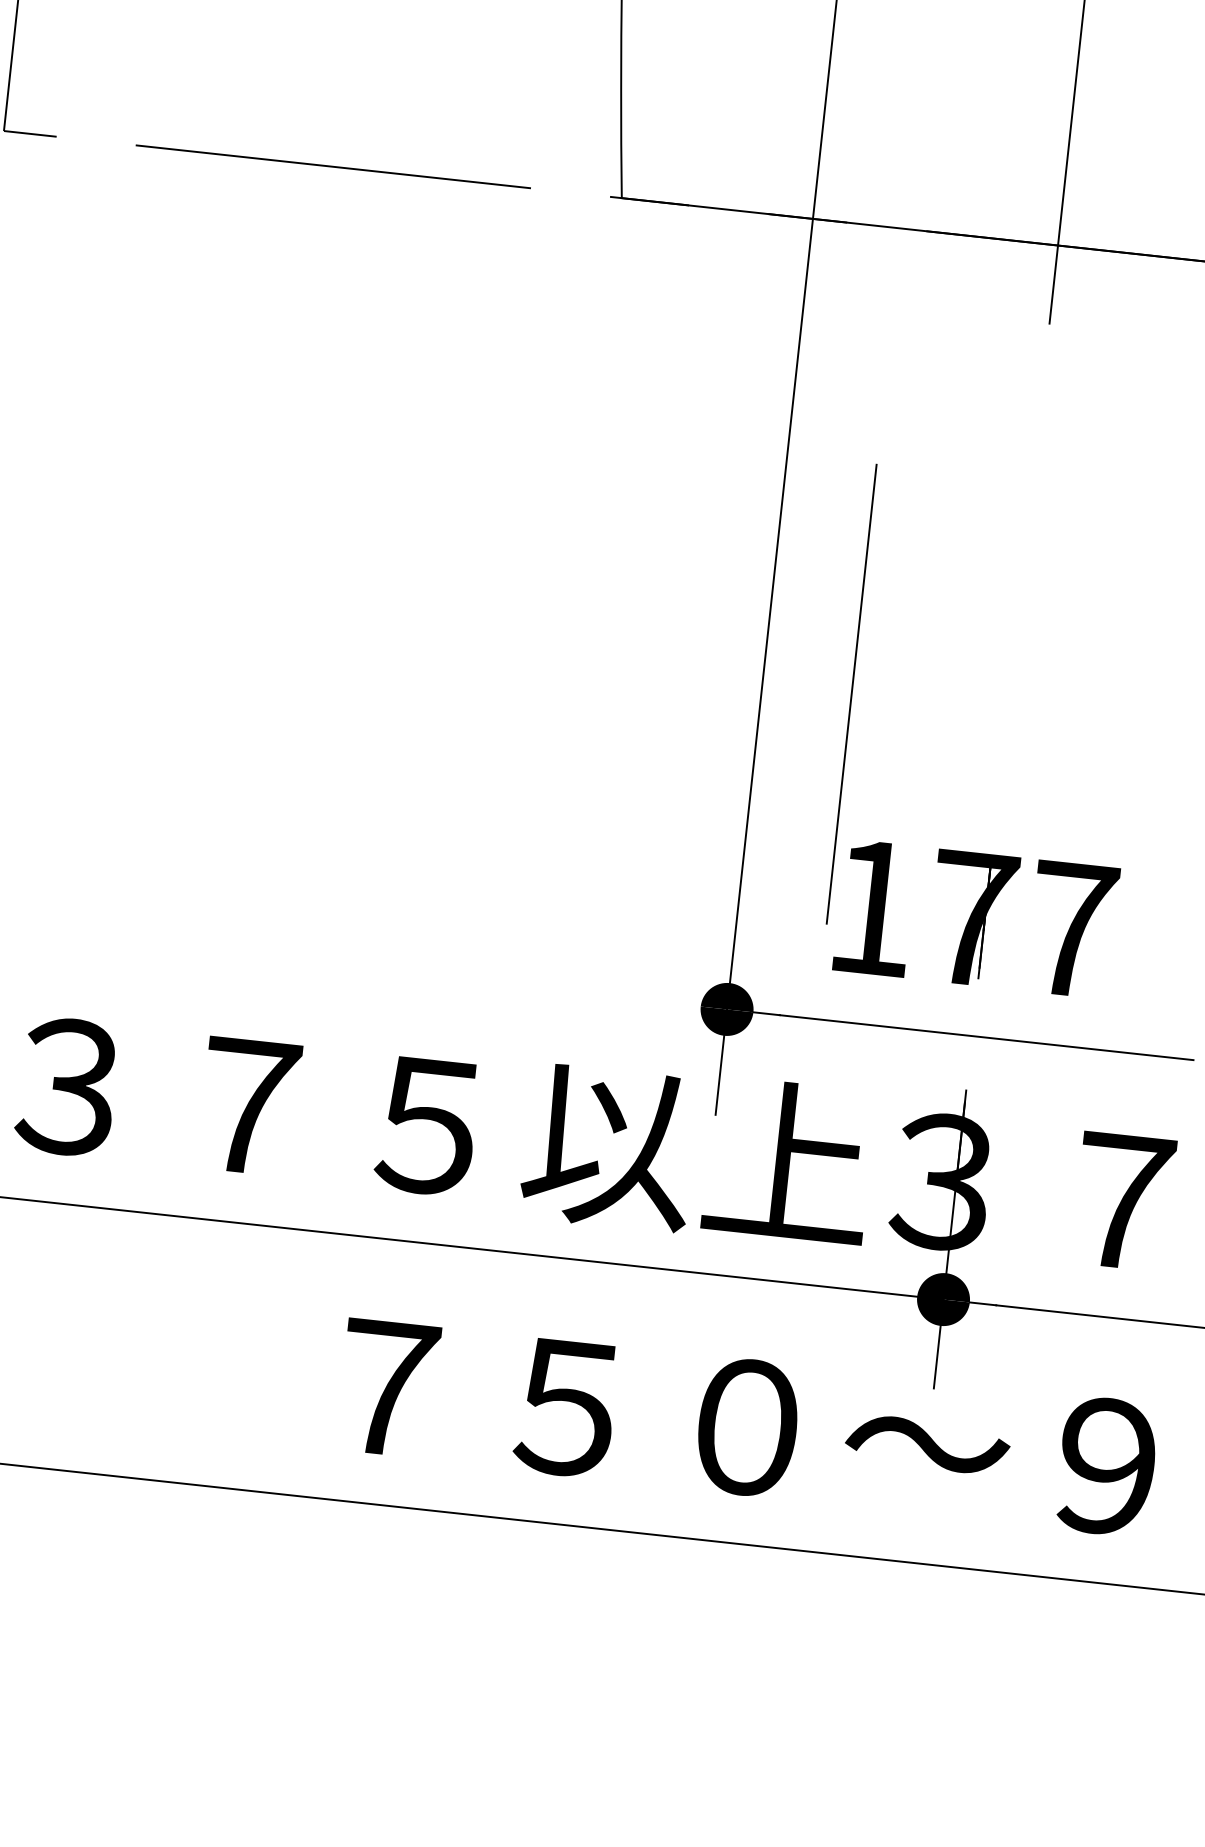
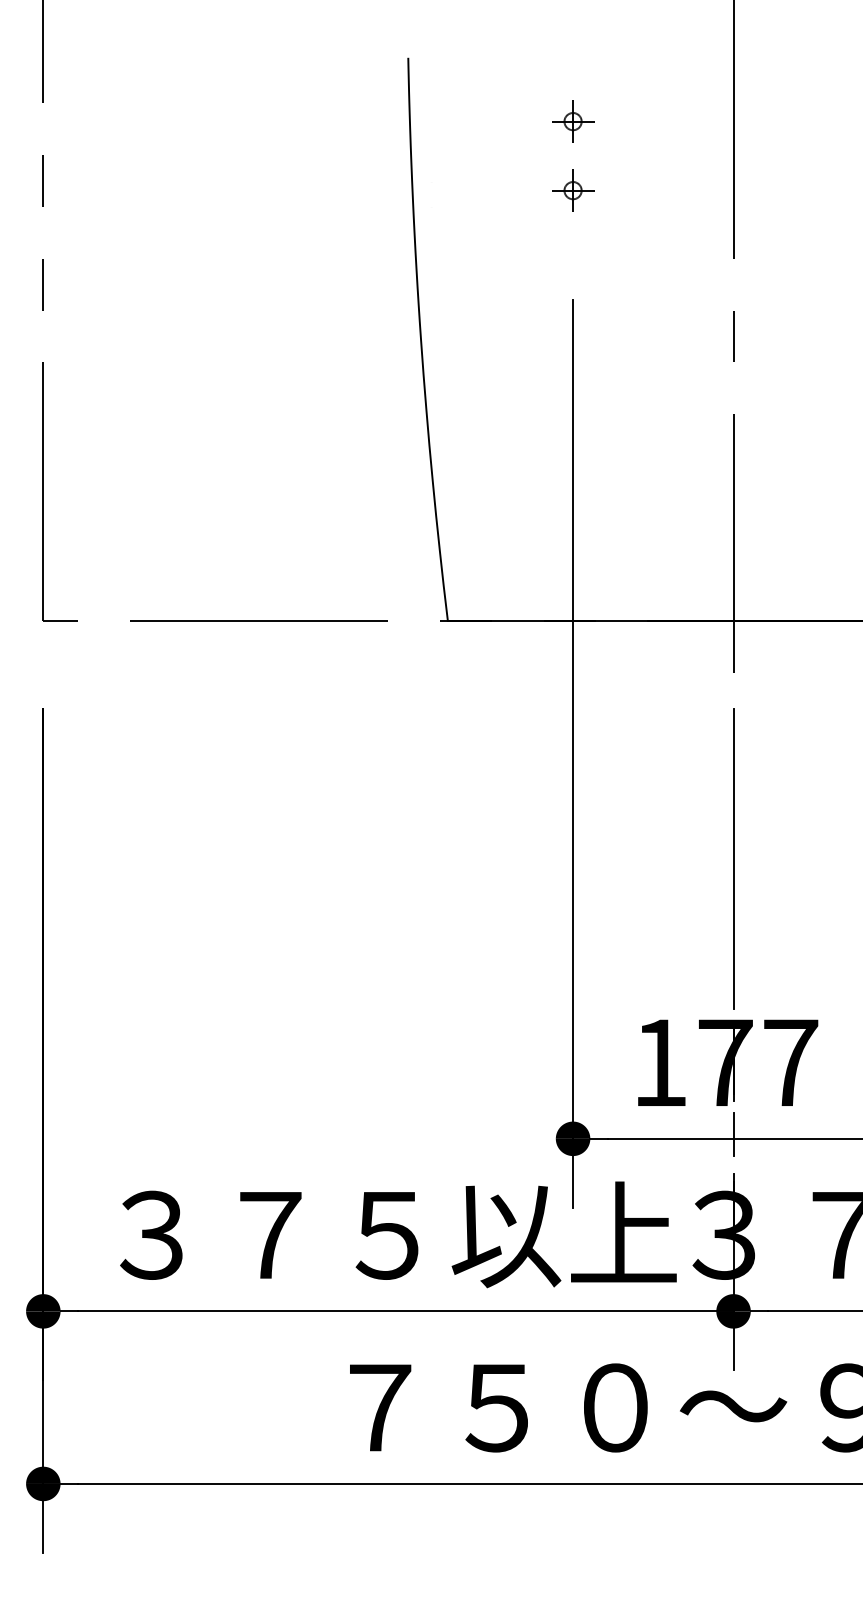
line: (851, 693) -> (733, 858), moved
line: (972, 1029) -> (733, 1134), added

